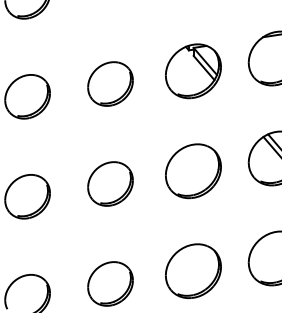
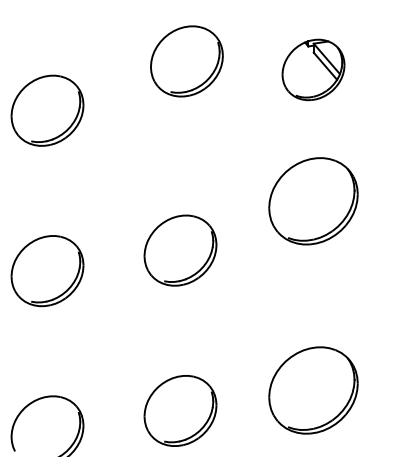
part: (193, 71) -> (313, 70), size x0.7
part: (110, 83) -> (186, 60), moved
part: (193, 171) -> (313, 201), moved

